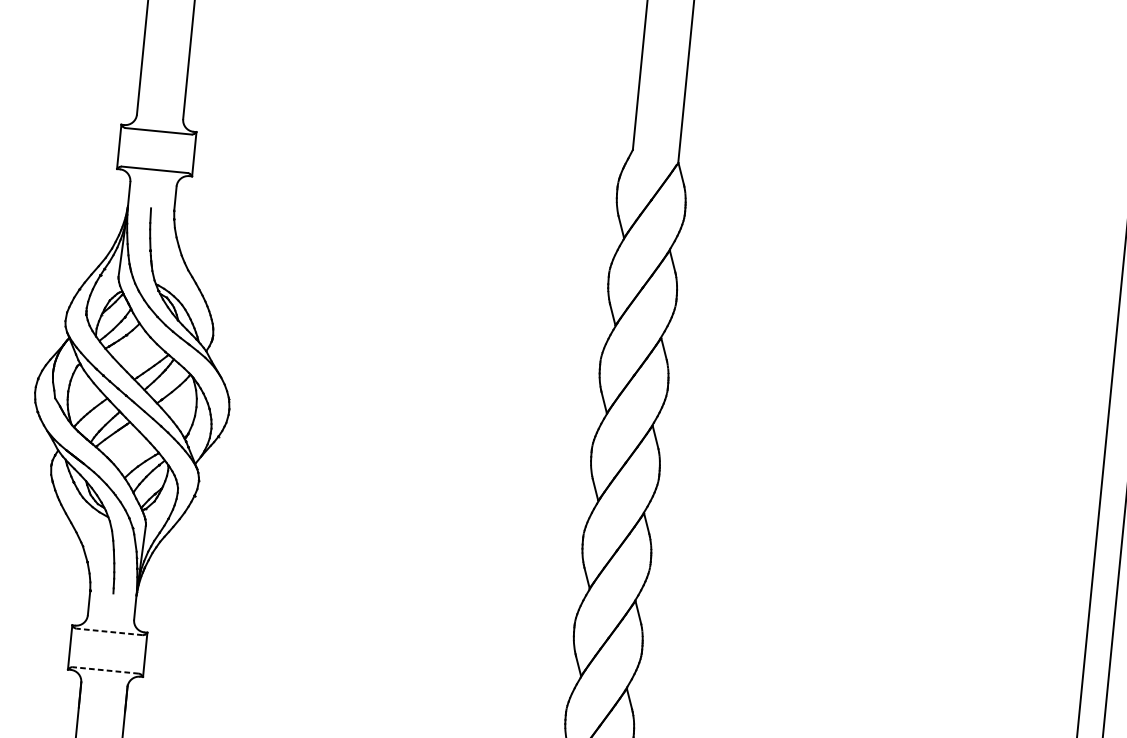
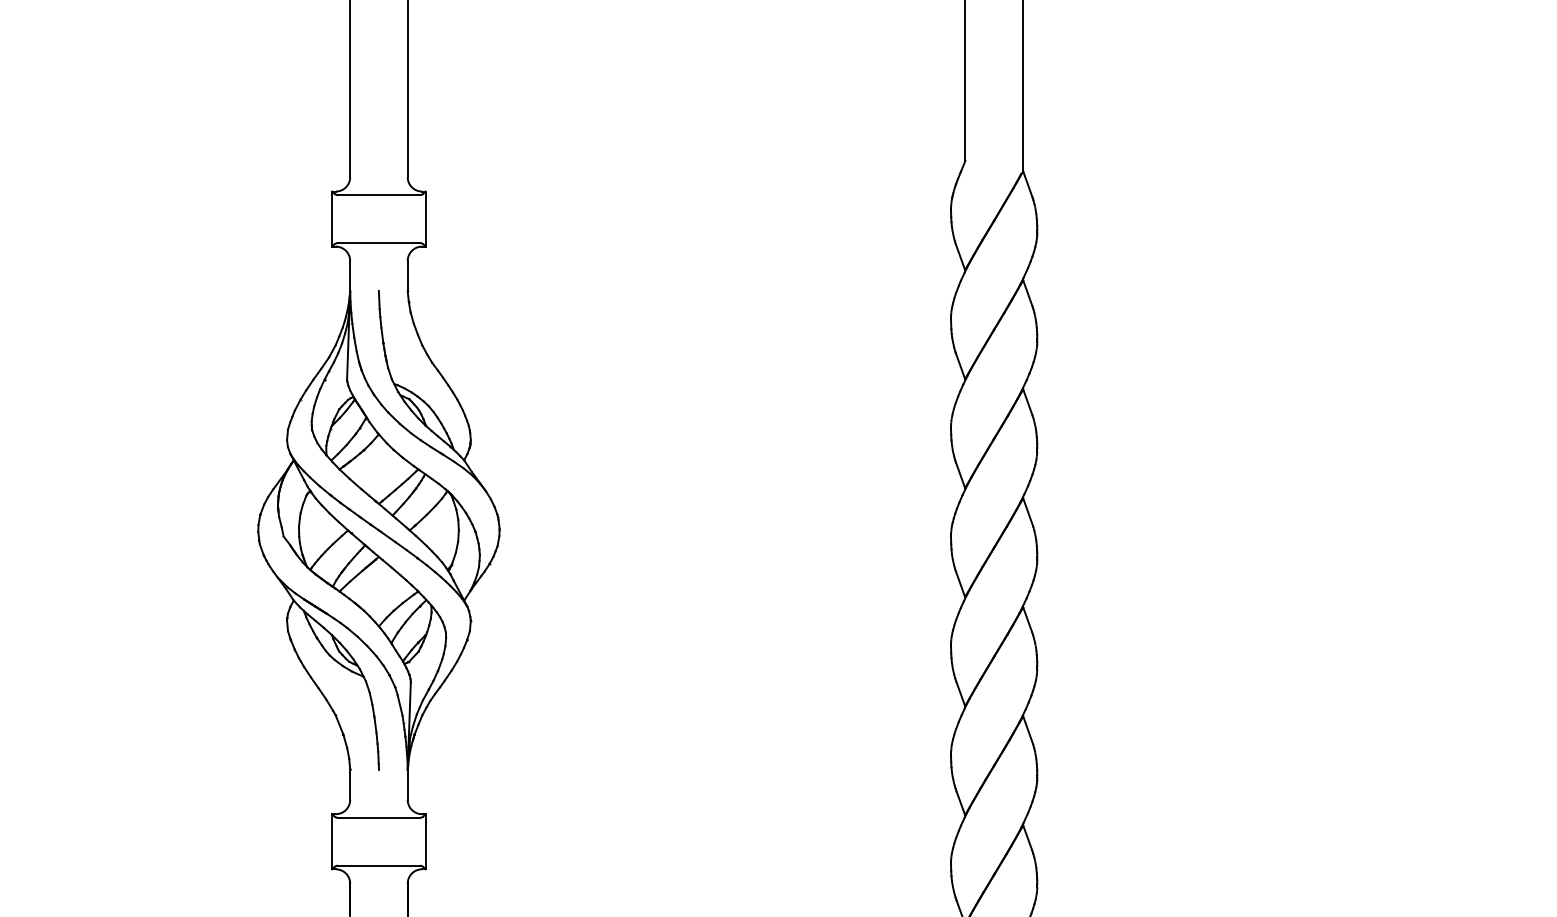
line: (109, 631) -> (378, 817), dashed -> solid
line: (105, 670) -> (378, 865), dashed -> solid

